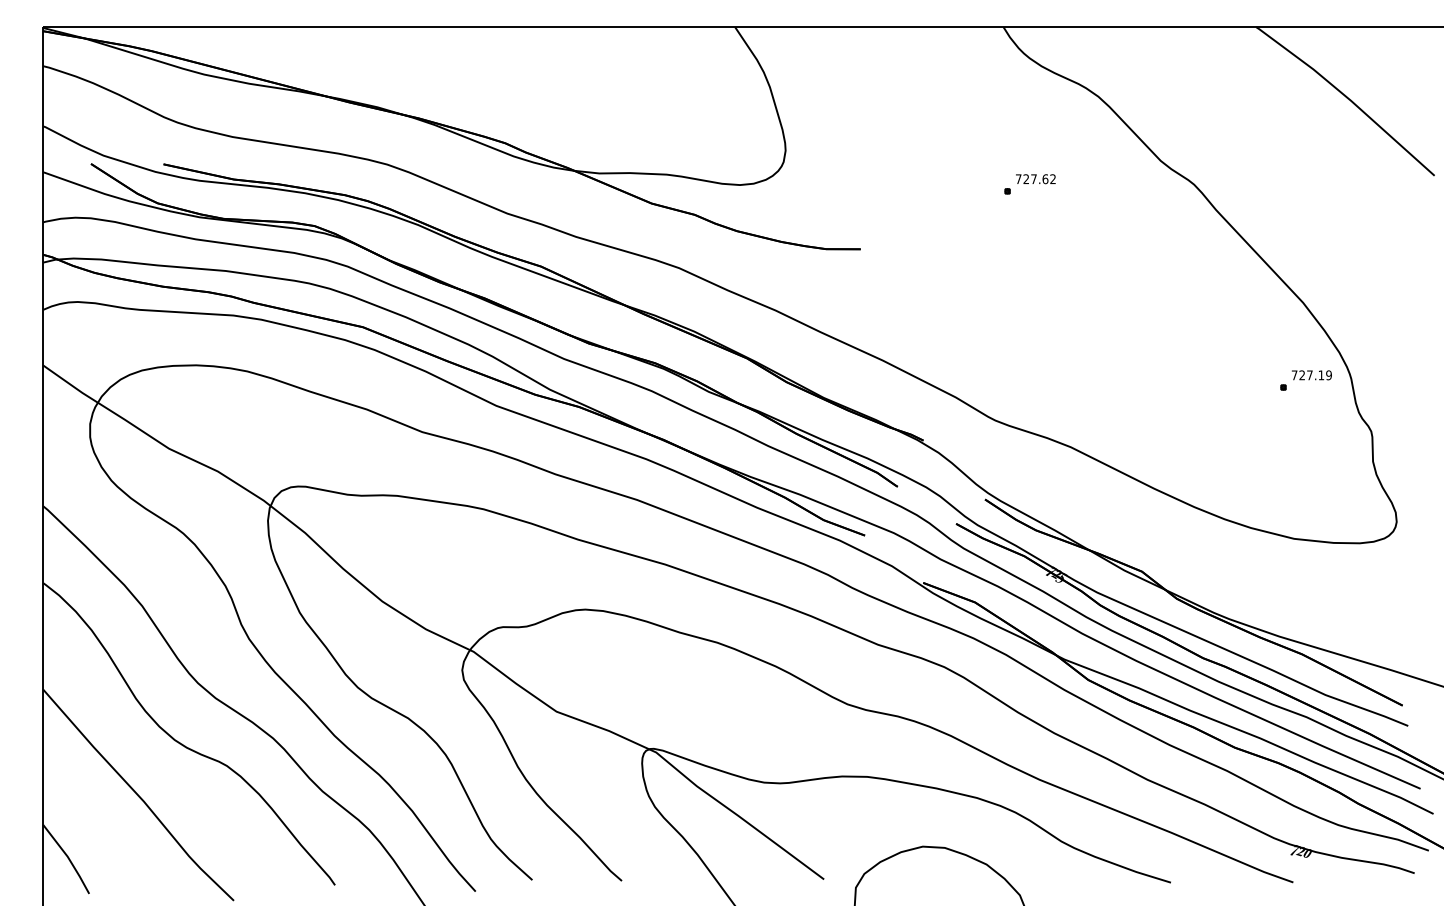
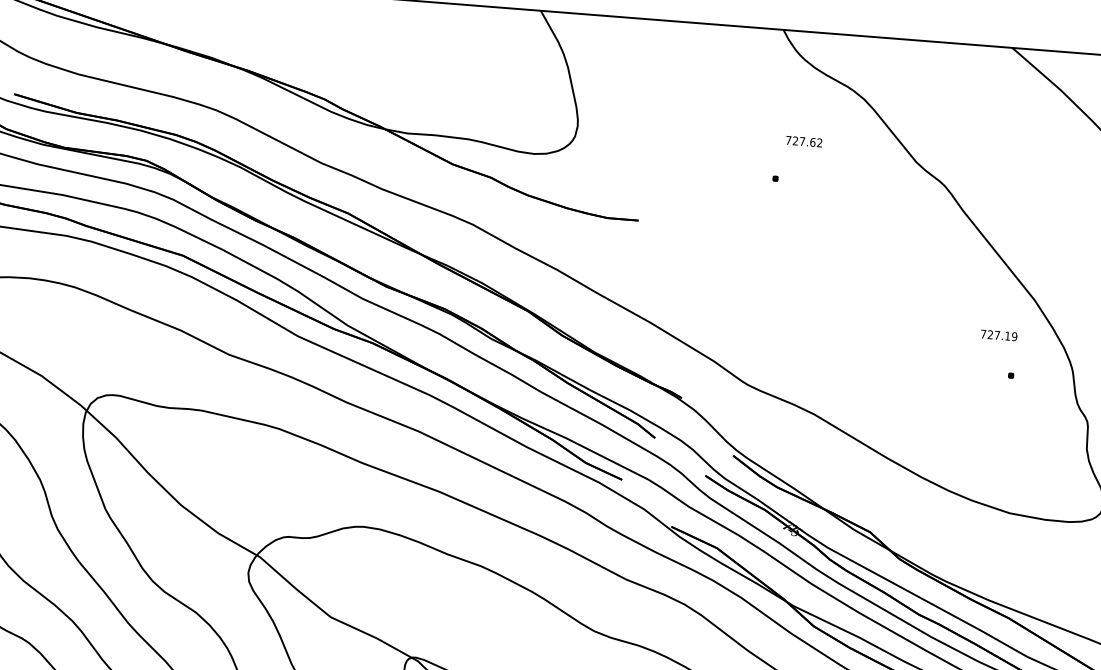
text: (1035, 179) -> (803, 141), moved
text: (1311, 375) -> (998, 335), moved

